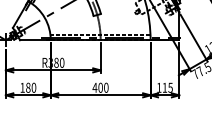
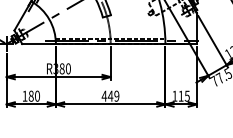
text: (103, 87) -> (113, 95), 400 -> 449

